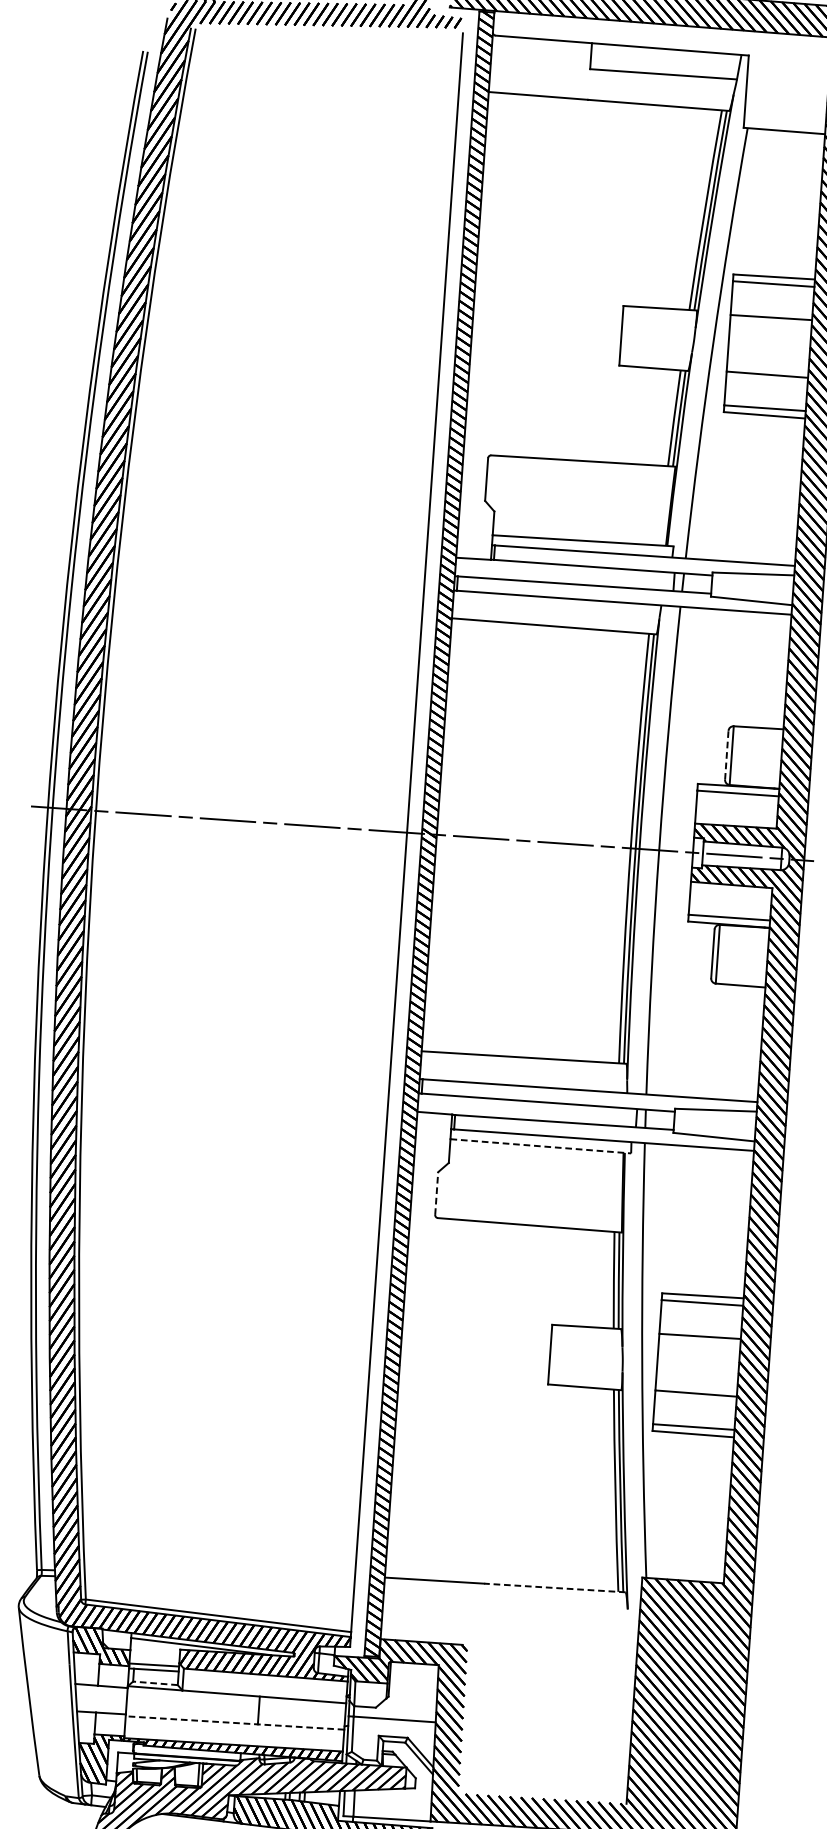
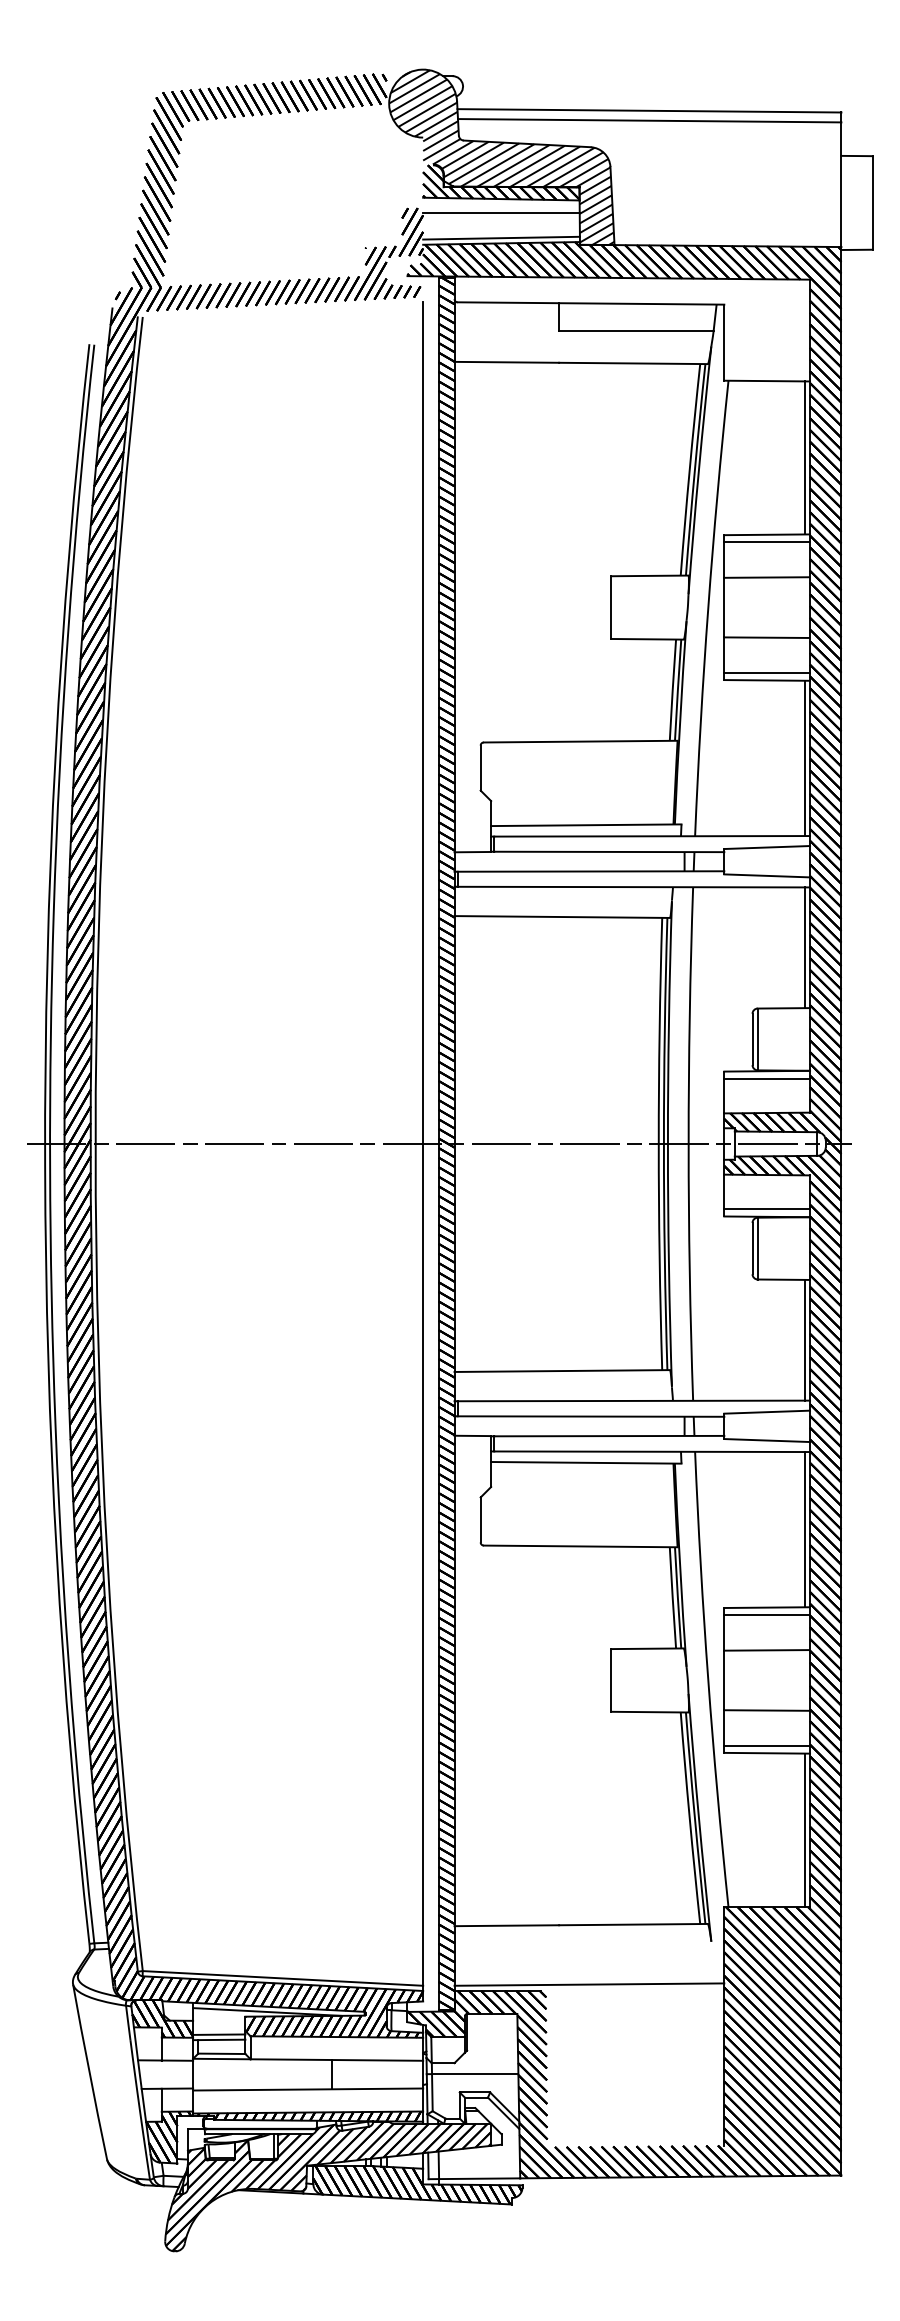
line: (814, 206) -> (804, 457), added
line: (794, 491) -> (804, 758), added
line: (782, 671) -> (804, 947), added
line: (726, 755) -> (752, 1039), dashed -> solid
line: (756, 1043) -> (804, 1339), added
line: (541, 1146) -> (586, 1462), dashed -> solid
line: (436, 1193) -> (480, 1519), dashed -> solid
line: (743, 1224) -> (804, 1529), added
line: (723, 1509) -> (804, 1830), added
line: (554, 1587) -> (632, 1924), dashed -> solid
line: (509, 1641) -> (589, 1984), added
line: (155, 1683) -> (221, 2053), dashed -> solid
line: (234, 1722) -> (307, 2089), dashed -> solid

